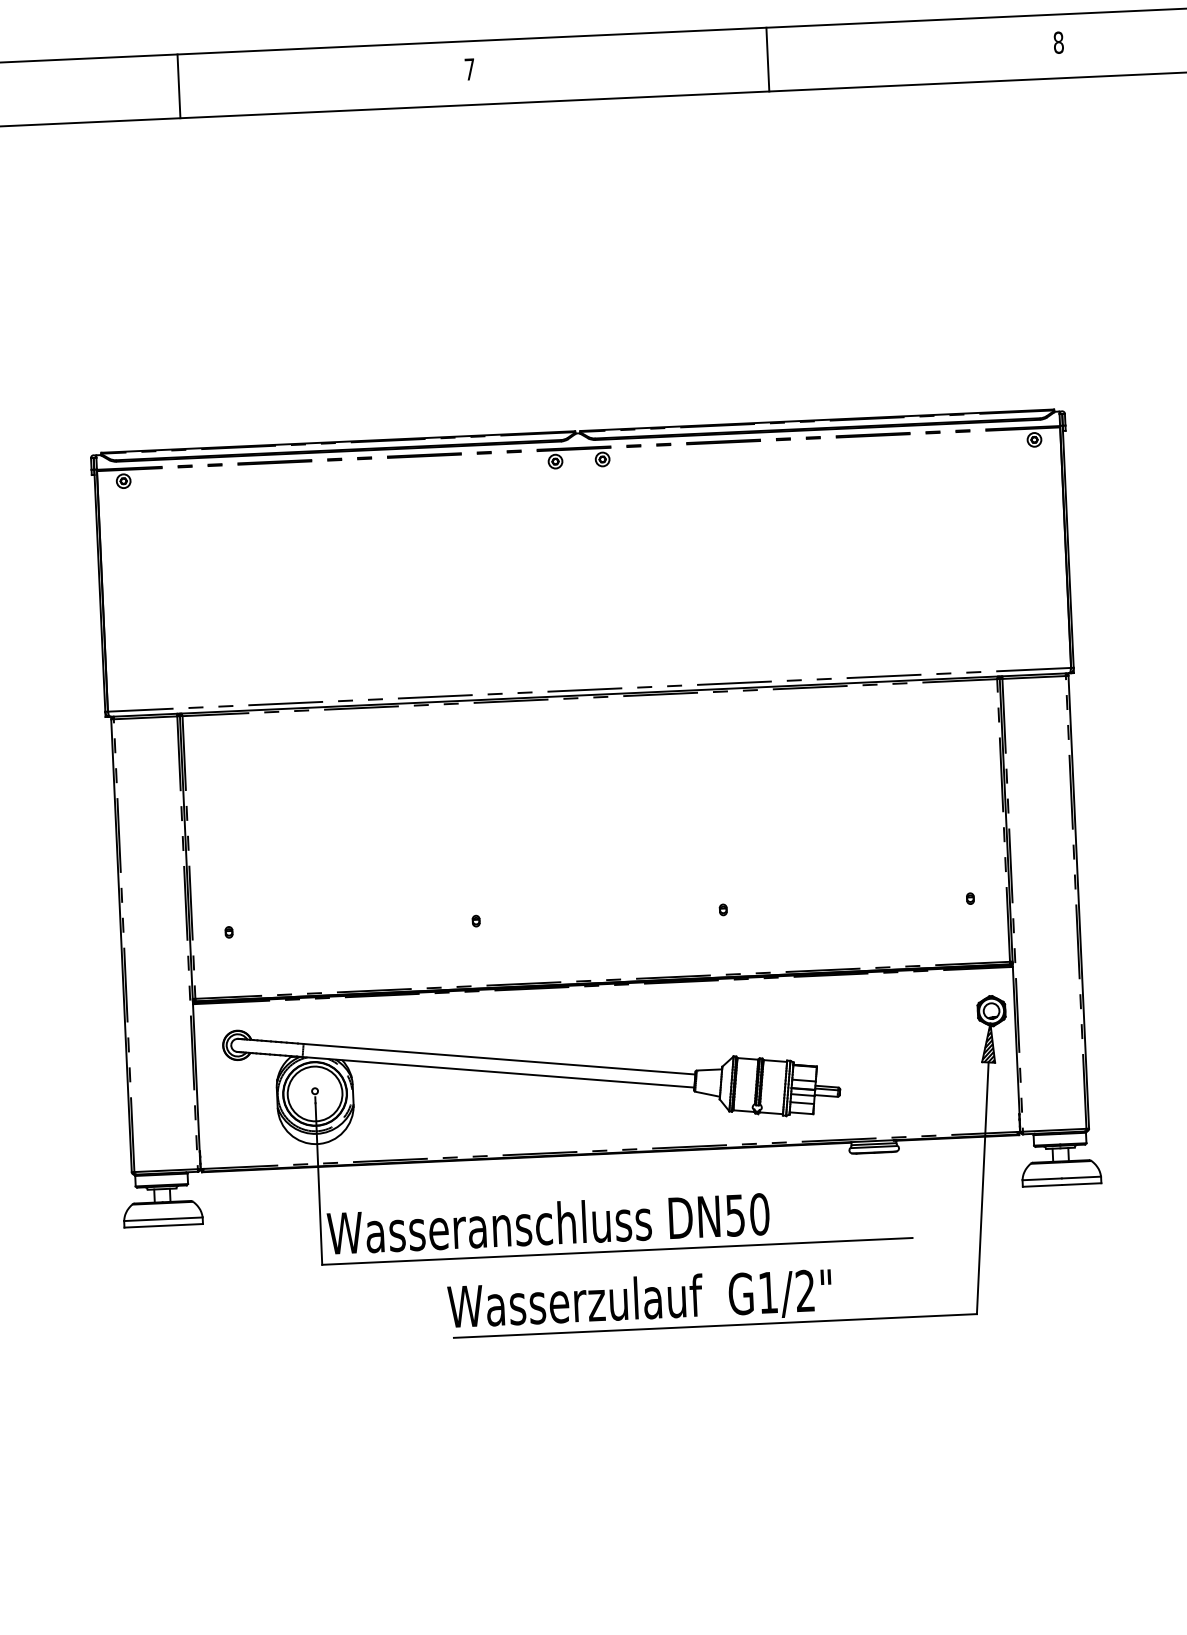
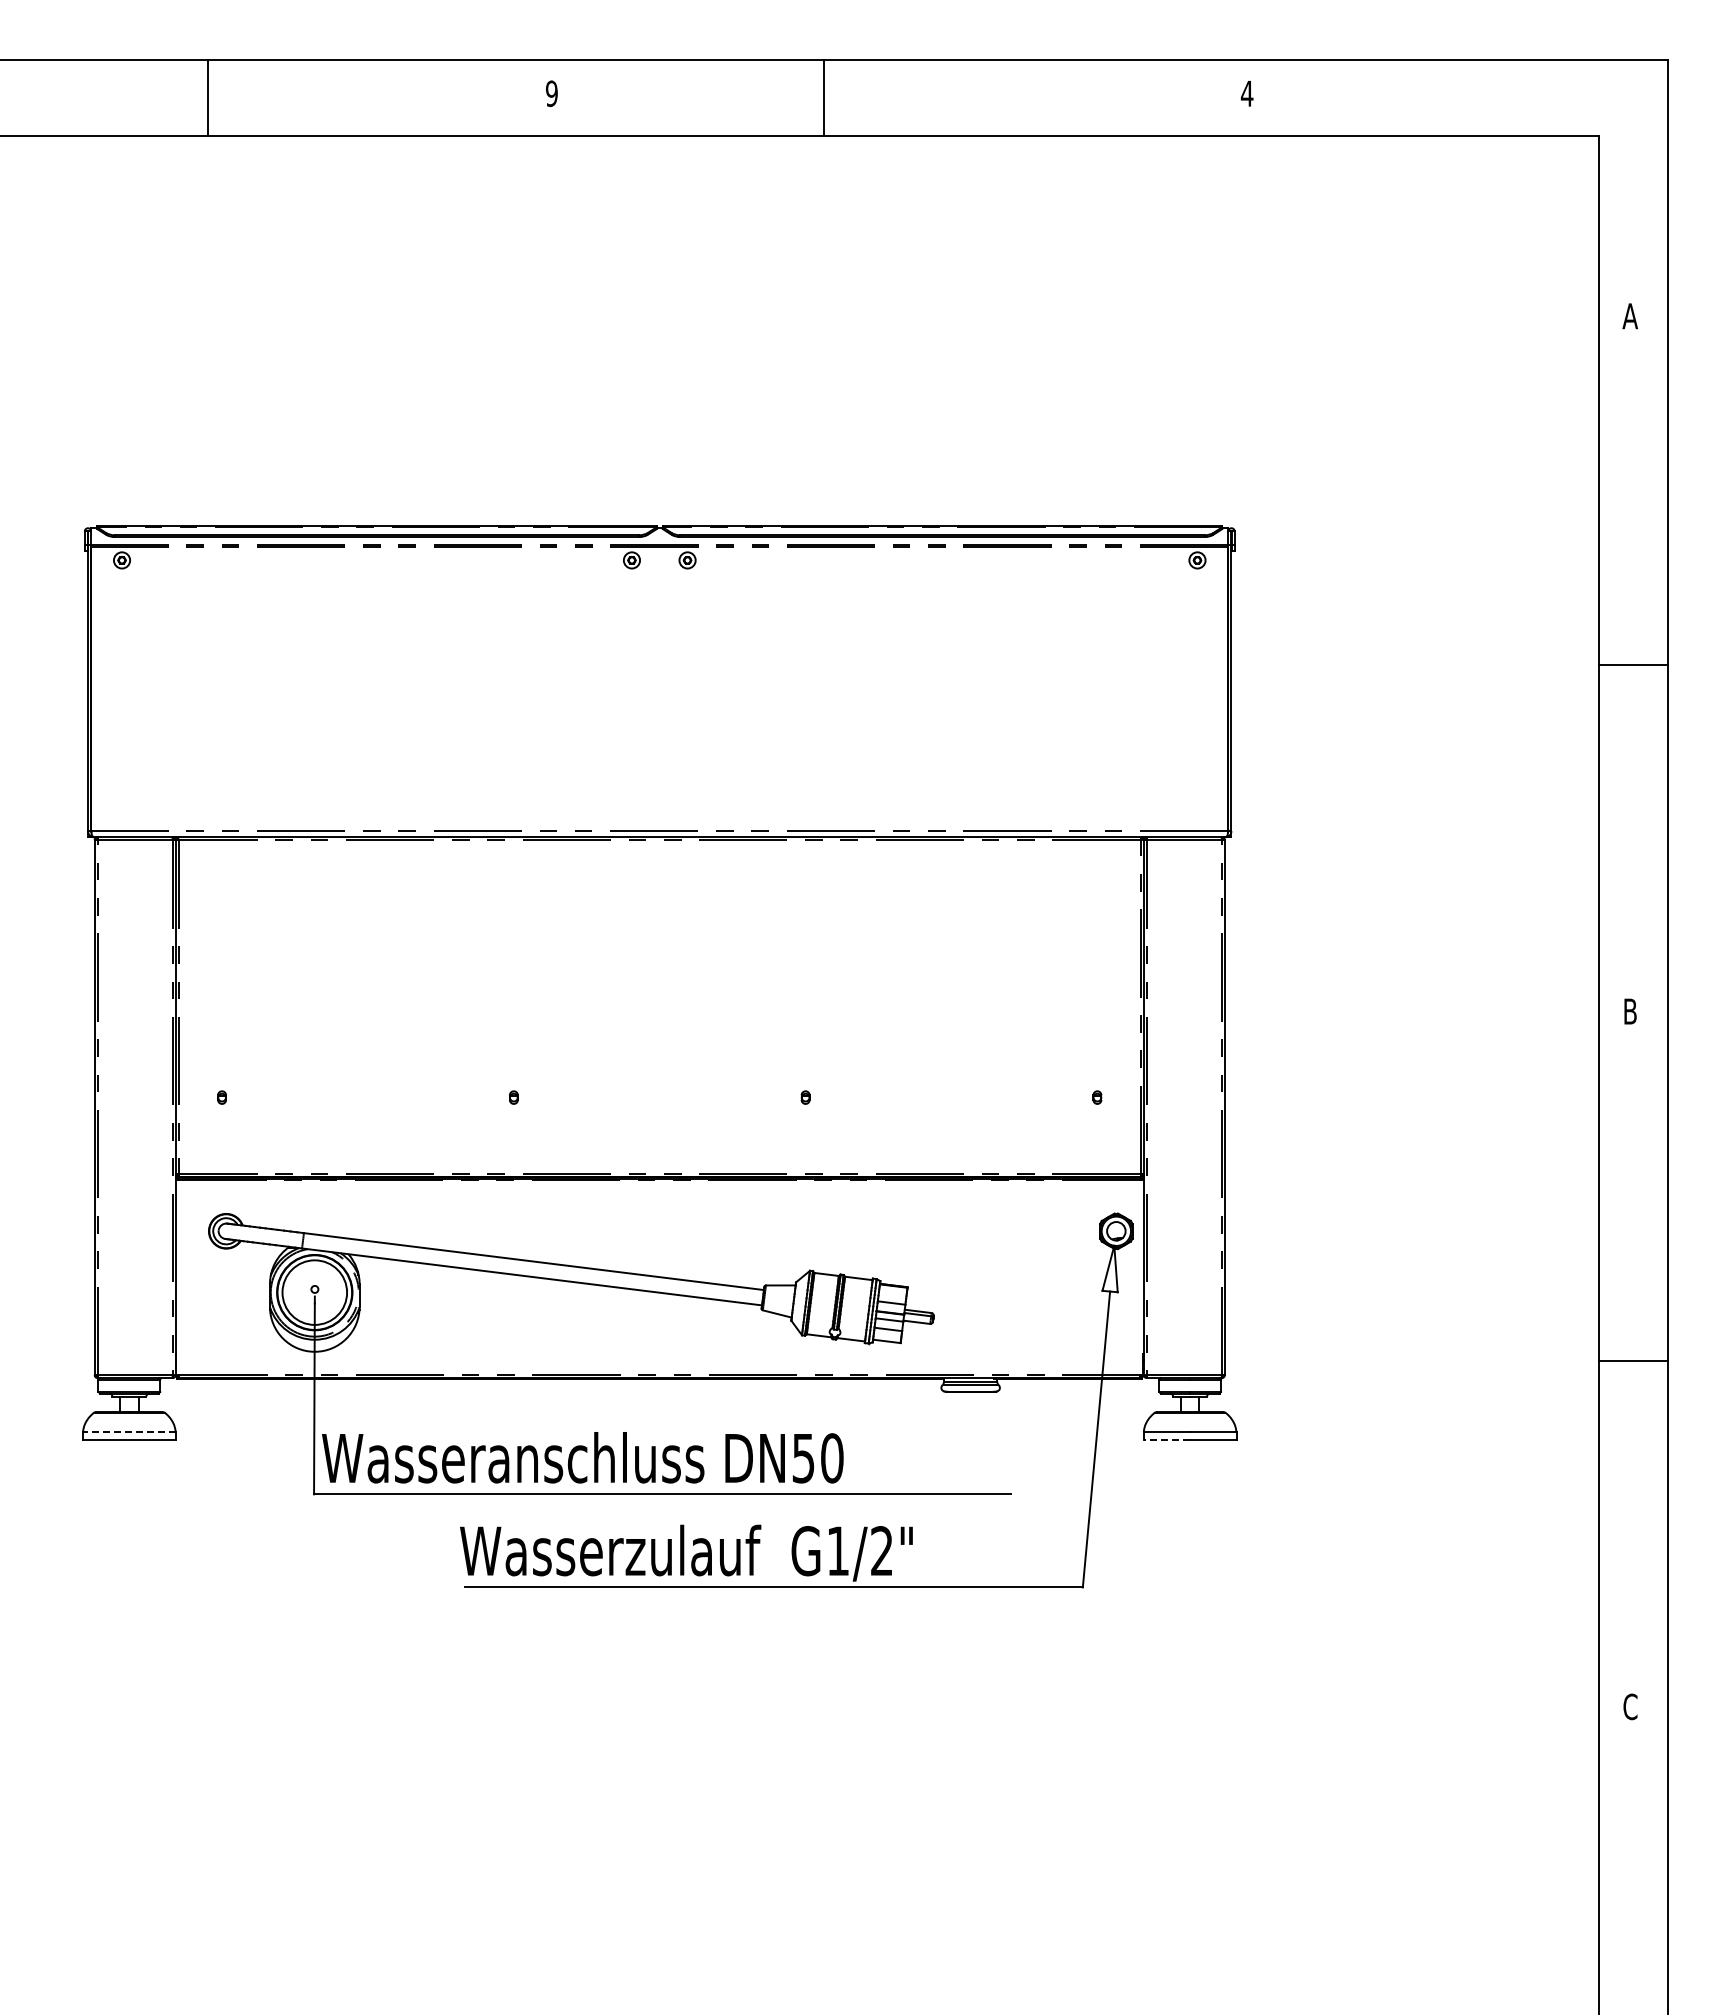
text: (1058, 42) -> (1246, 93), 8 -> 4
line: (767, 59) -> (823, 97), moved
text: (469, 69) -> (551, 93), 7 -> 9
hatch: (988, 1042) -> (1110, 1268), removed
line: (1042, 1185) -> (1166, 1439), solid -> dashed
line: (162, 1219) -> (128, 1432), solid -> dashed

